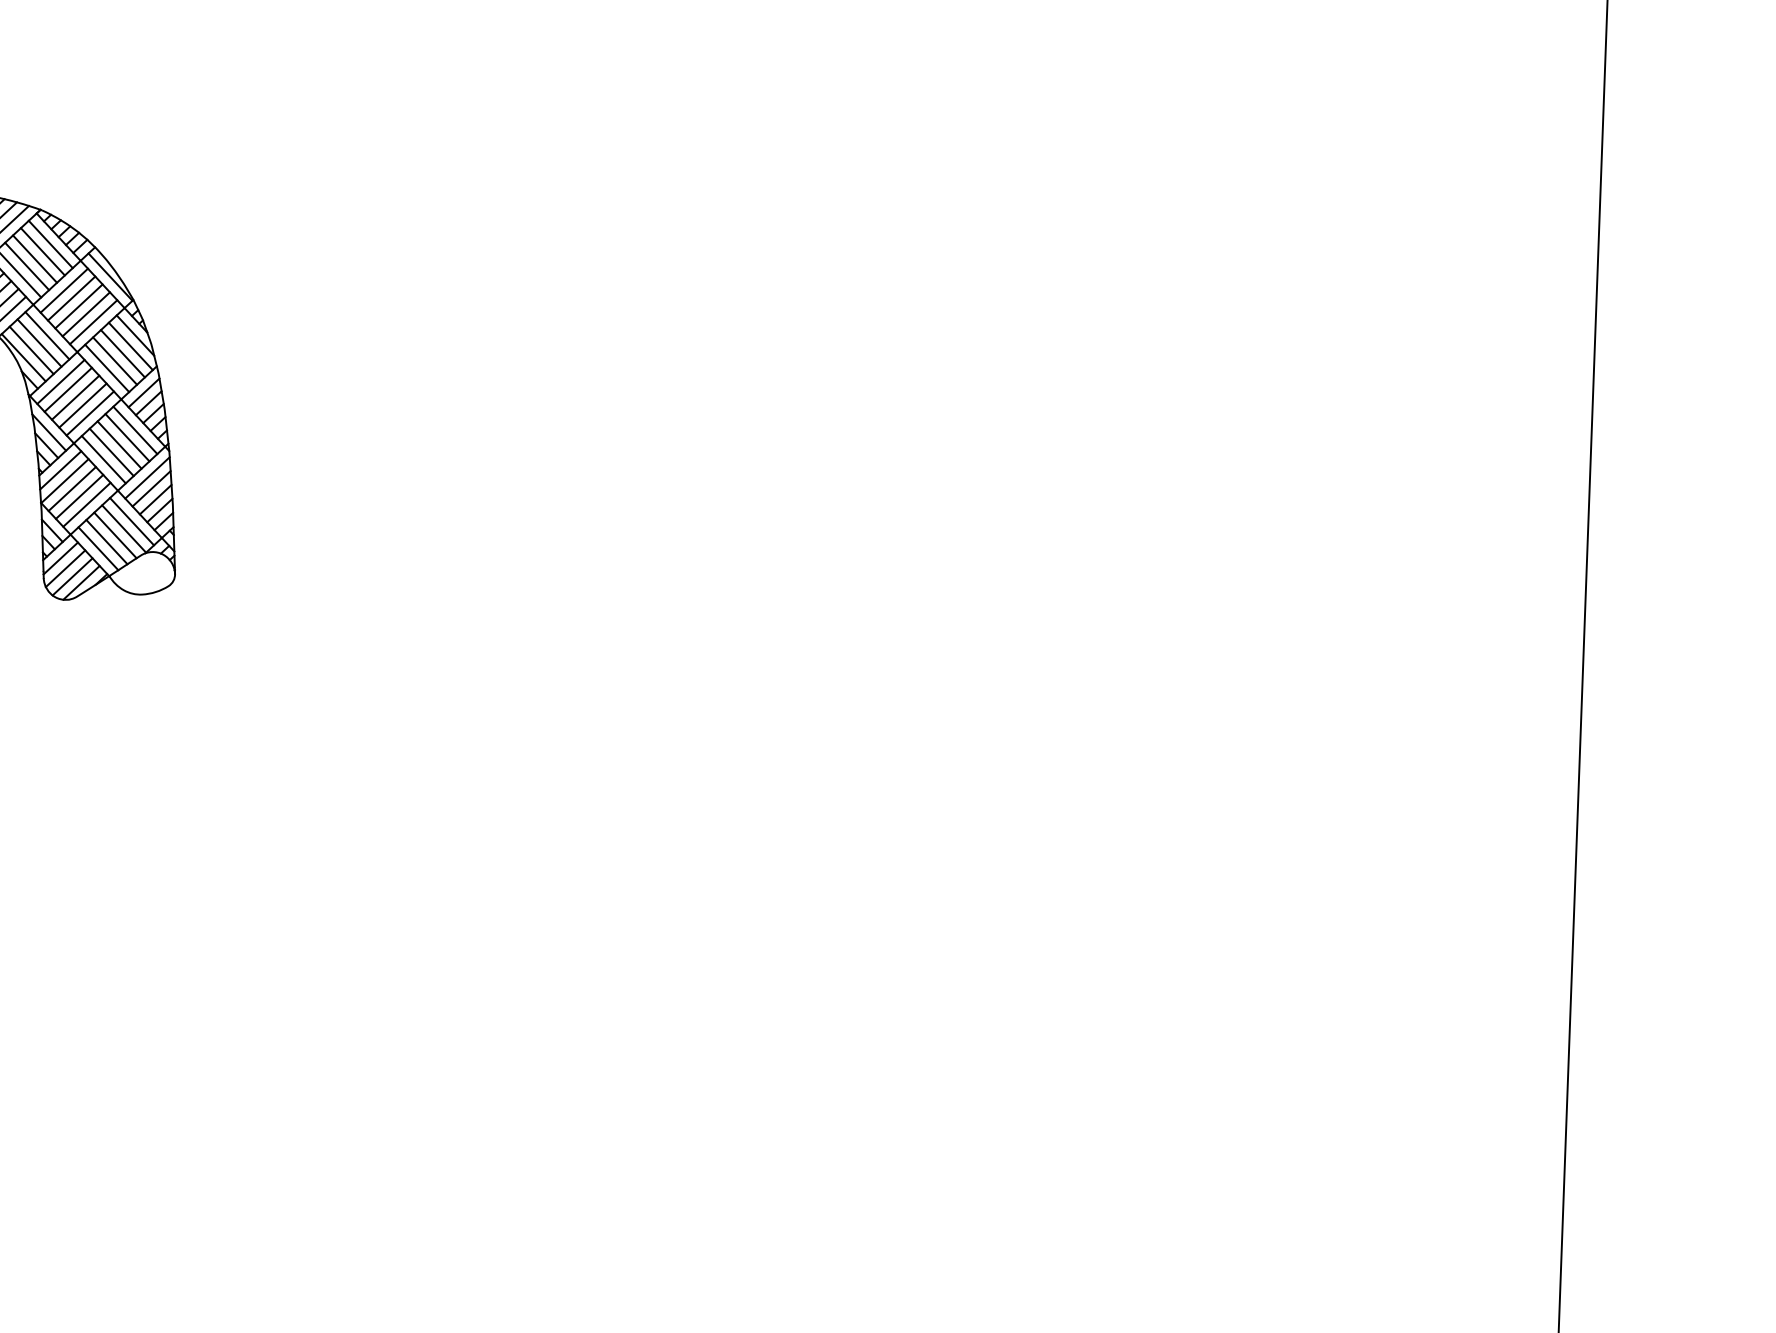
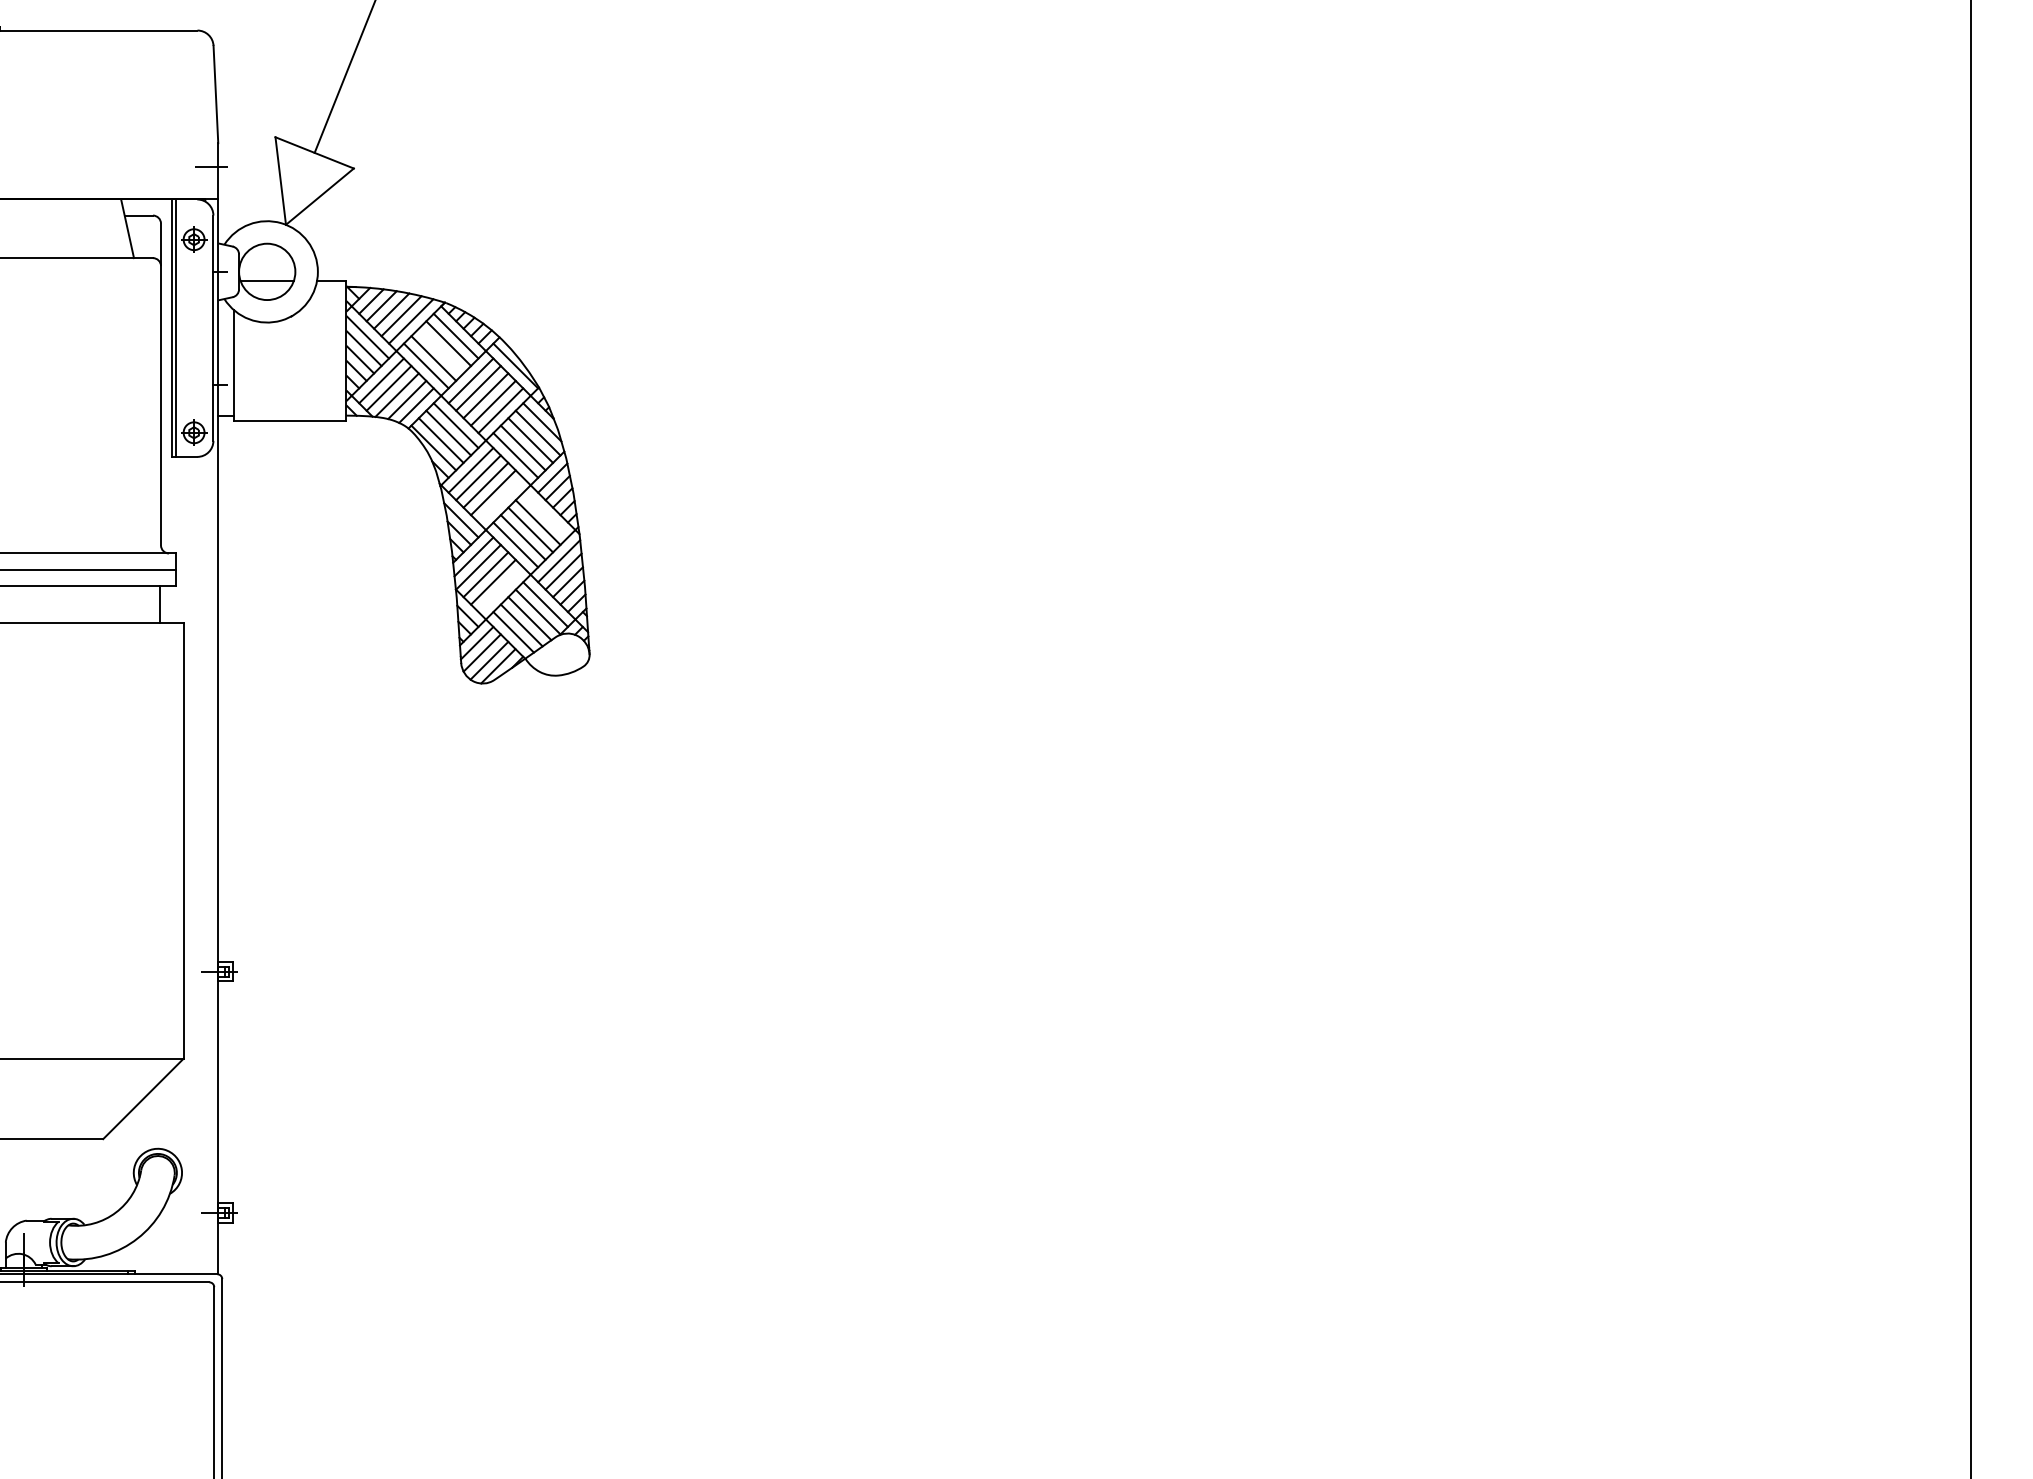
line: (34, 258) -> (440, 350), removed
line: (89, 412) -> (500, 499), removed
line: (135, 429) -> (545, 514), removed
line: (86, 504) -> (500, 589), removed

